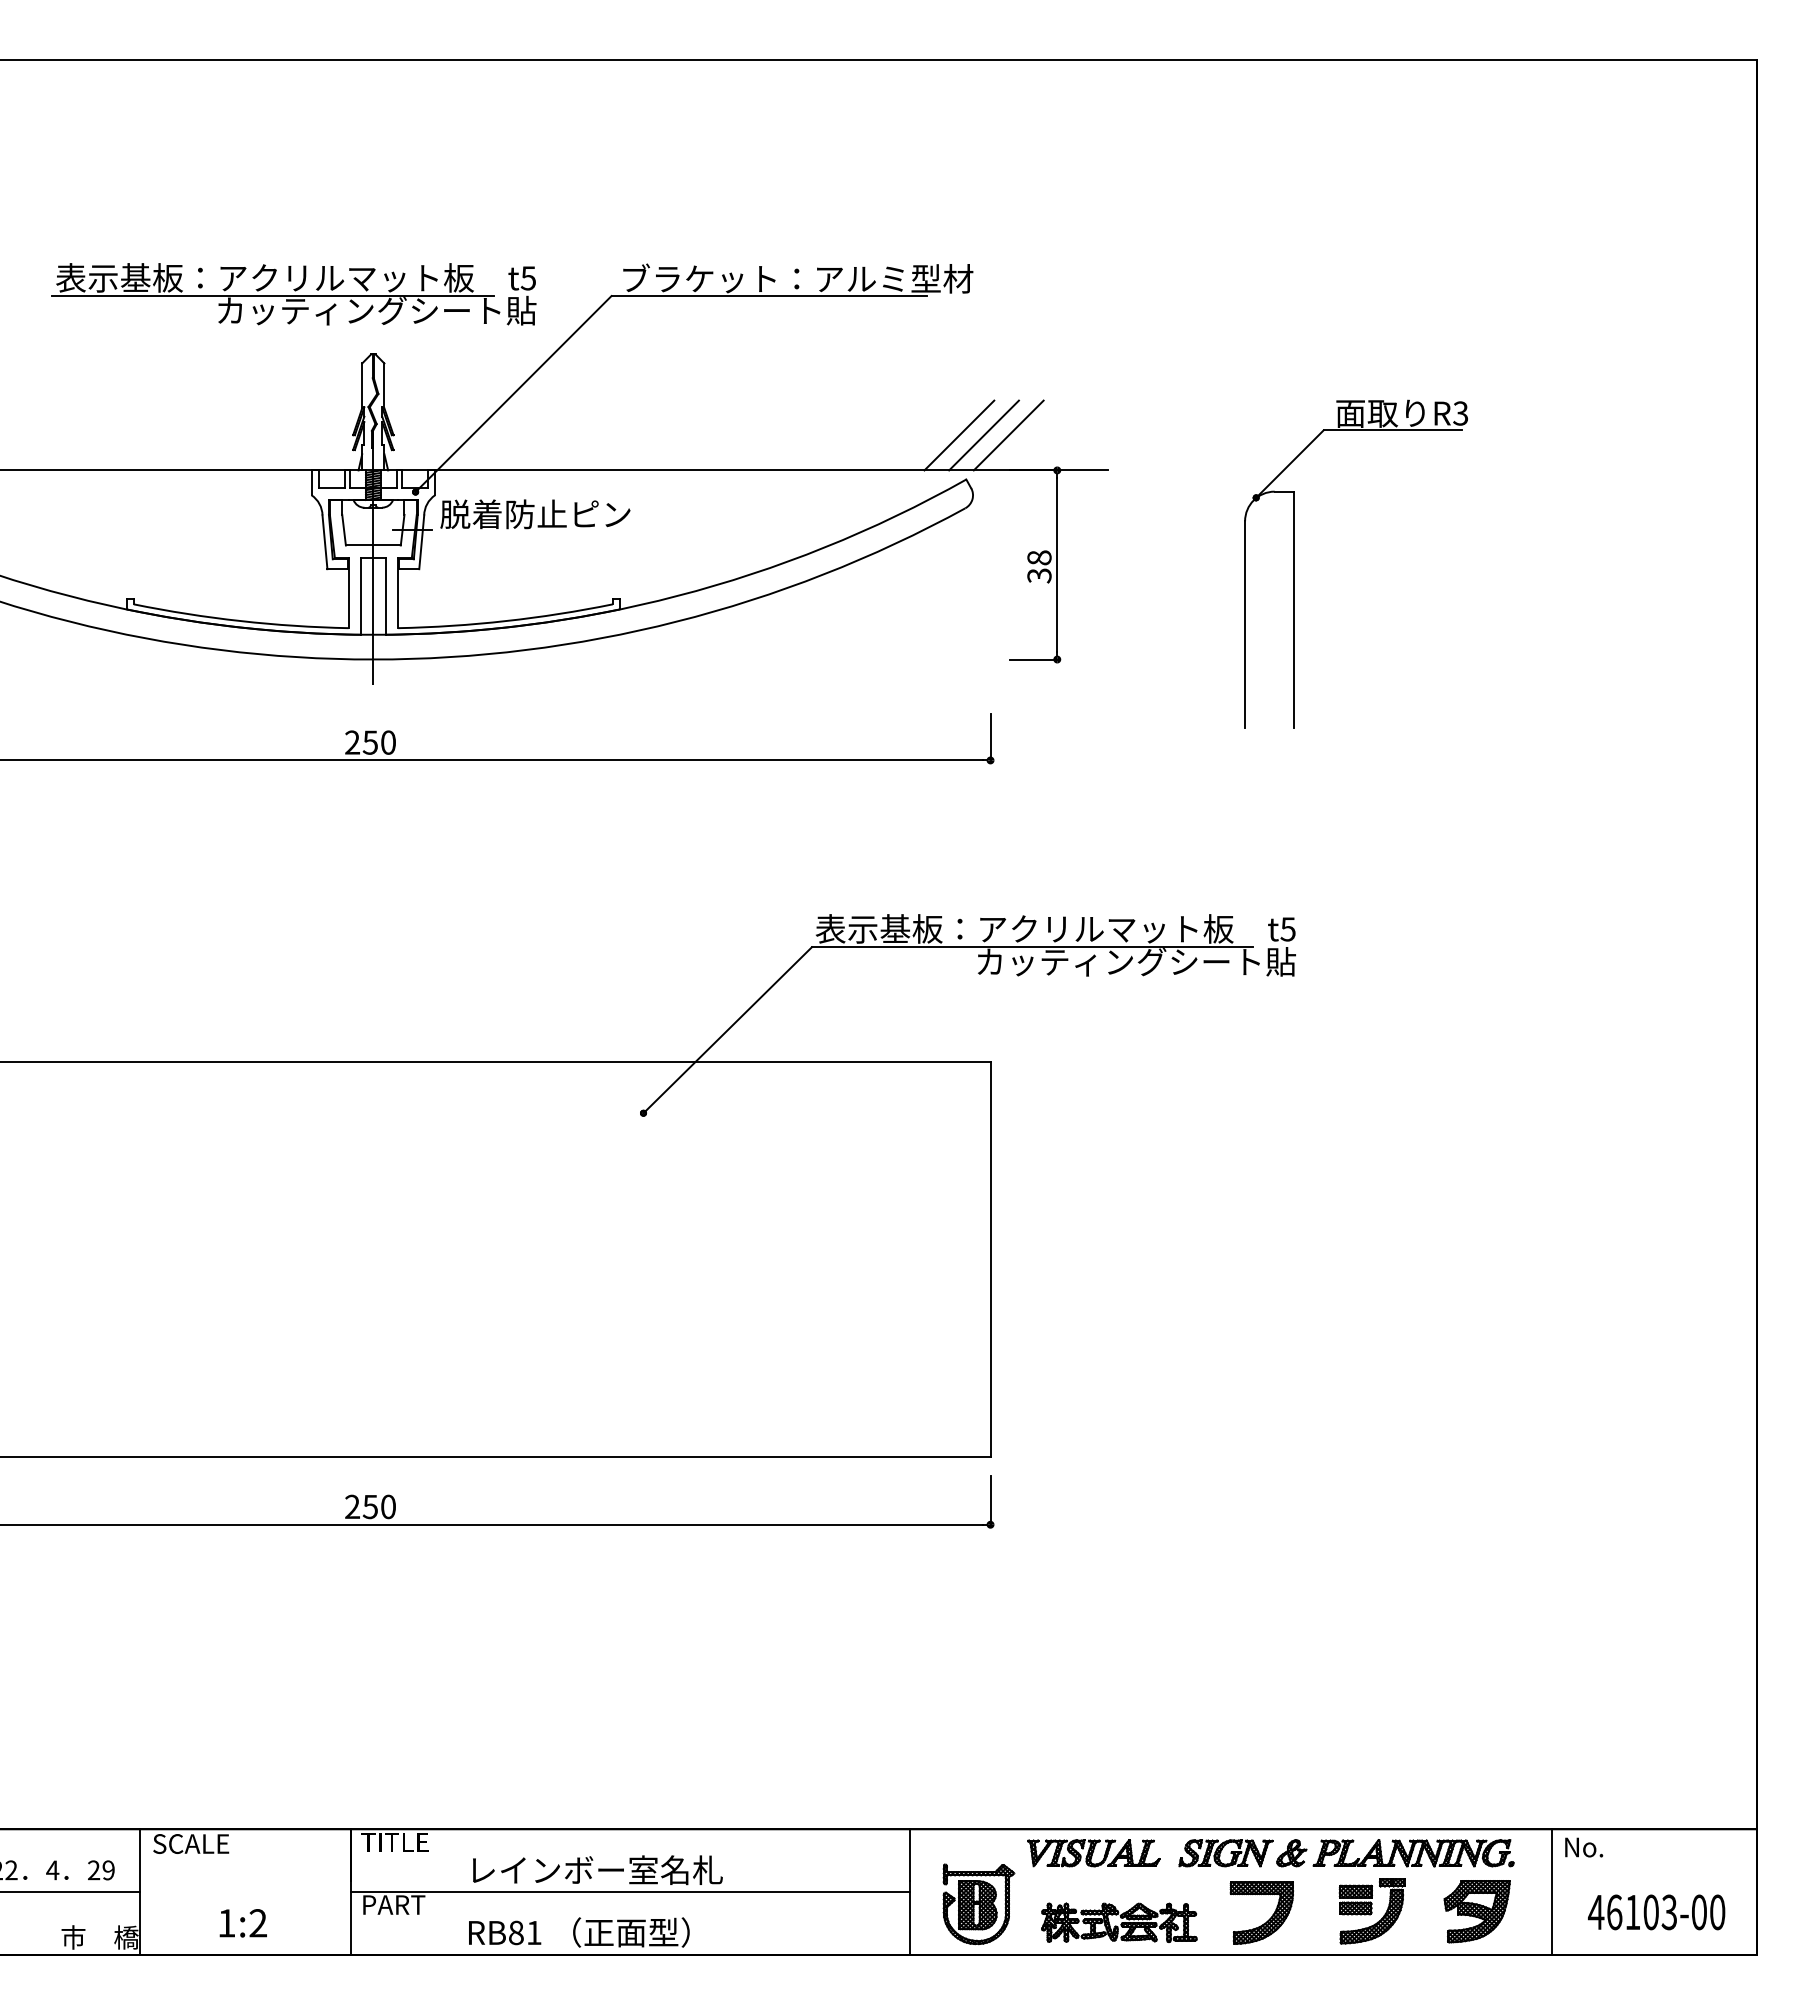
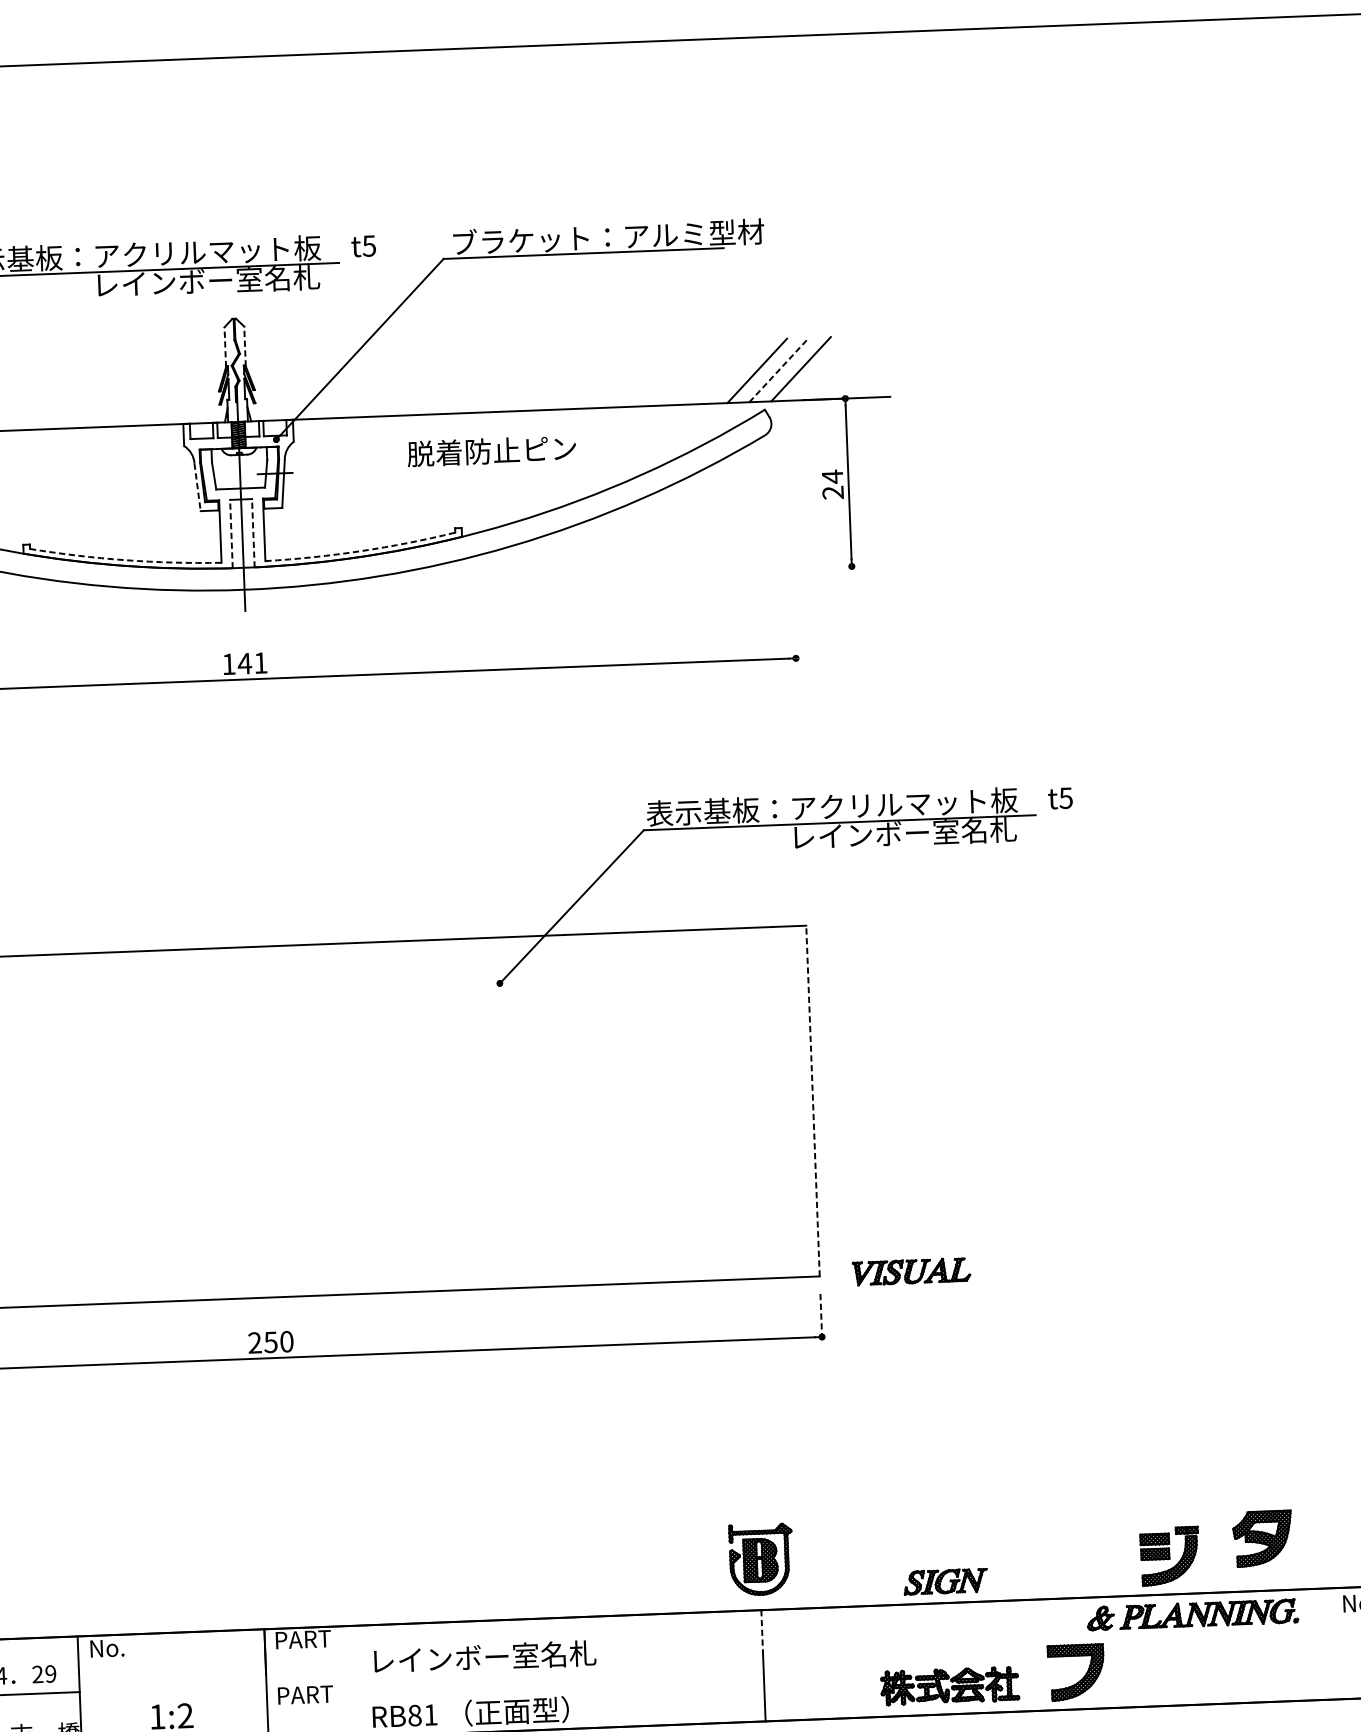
text: (377, 310) -> (236, 279), カッティングシート貼 -> レインボー室名札
line: (362, 385) -> (225, 346), solid -> dashed
line: (384, 385) -> (245, 346), solid -> dashed
line: (984, 435) -> (779, 370), solid -> dashed
text: (535, 514) -> (491, 451), moved
line: (324, 542) -> (197, 487), solid -> dashed
part: (1294, 563) -> (1059, 473), removed
text: (1039, 566) -> (832, 484), 38 -> 24
line: (361, 596) -> (231, 534), solid -> dashed
line: (385, 596) -> (253, 533), solid -> dashed
arc: (240, 621) -> (125, 560), solid -> dashed
arc: (505, 621) -> (360, 551), solid -> dashed
line: (1033, 659) -> (830, 567), removed
line: (990, 736) -> (795, 637), removed
text: (370, 742) -> (244, 663), 250 -> 141
text: (1136, 961) -> (932, 831), カッティングシート貼 -> レインボー室名札
line: (990, 1258) -> (812, 1100), solid -> dashed
line: (990, 1500) -> (821, 1315), solid -> dashed
text: (394, 1842) -> (303, 1639), TITLE -> PART
text: (191, 1843) -> (123, 1647), SCALE -> No.
part: (1093, 1853) -> (911, 1272), moved
part: (1225, 1853) -> (945, 1581), moved
line: (910, 1854) -> (762, 1632), solid -> dashed
line: (630, 1891) -> (514, 1674), removed
line: (1552, 1891) -> (1333, 1643), removed
part: (978, 1904) -> (761, 1559), moved
part: (1371, 1911) -> (1169, 1556), moved
part: (1476, 1911) -> (1261, 1538), moved

